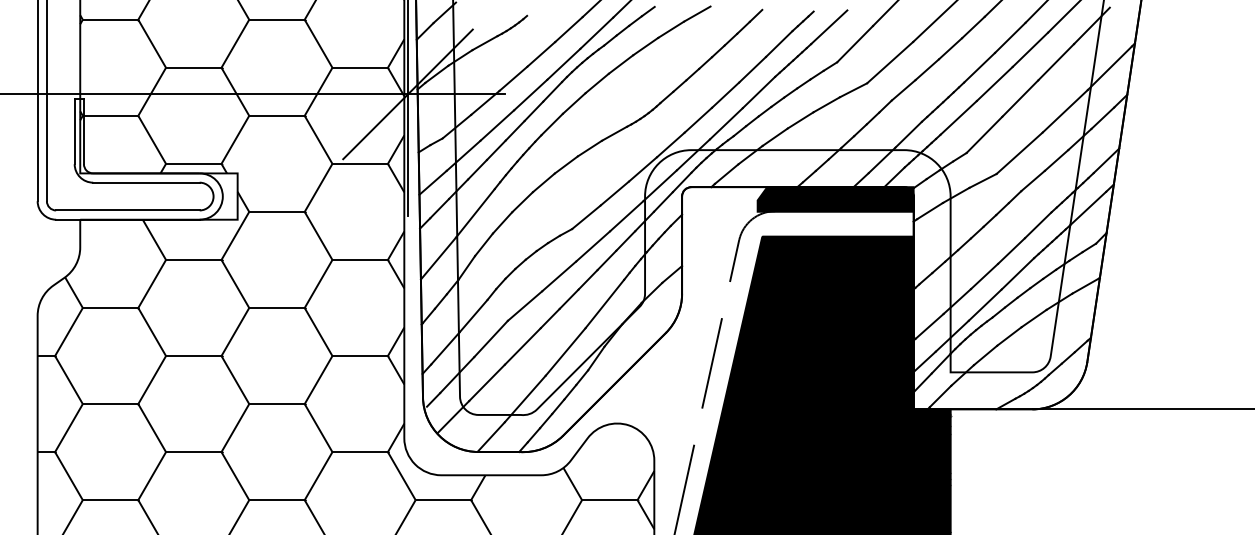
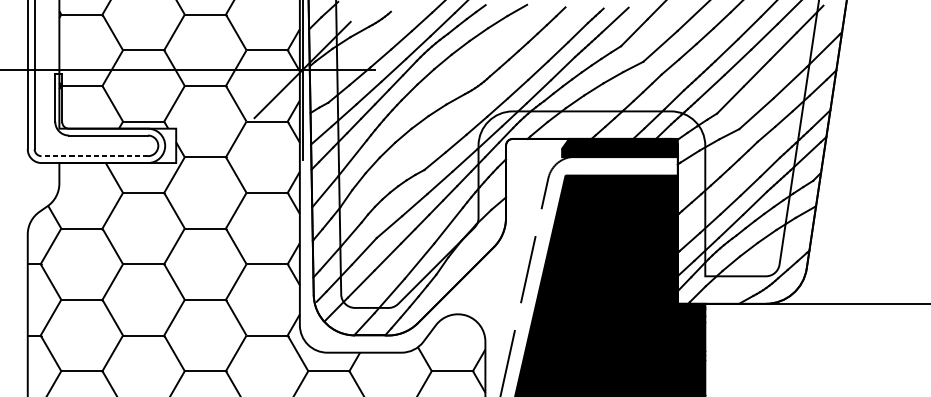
line: (127, 210) -> (94, 156), solid -> dashed

